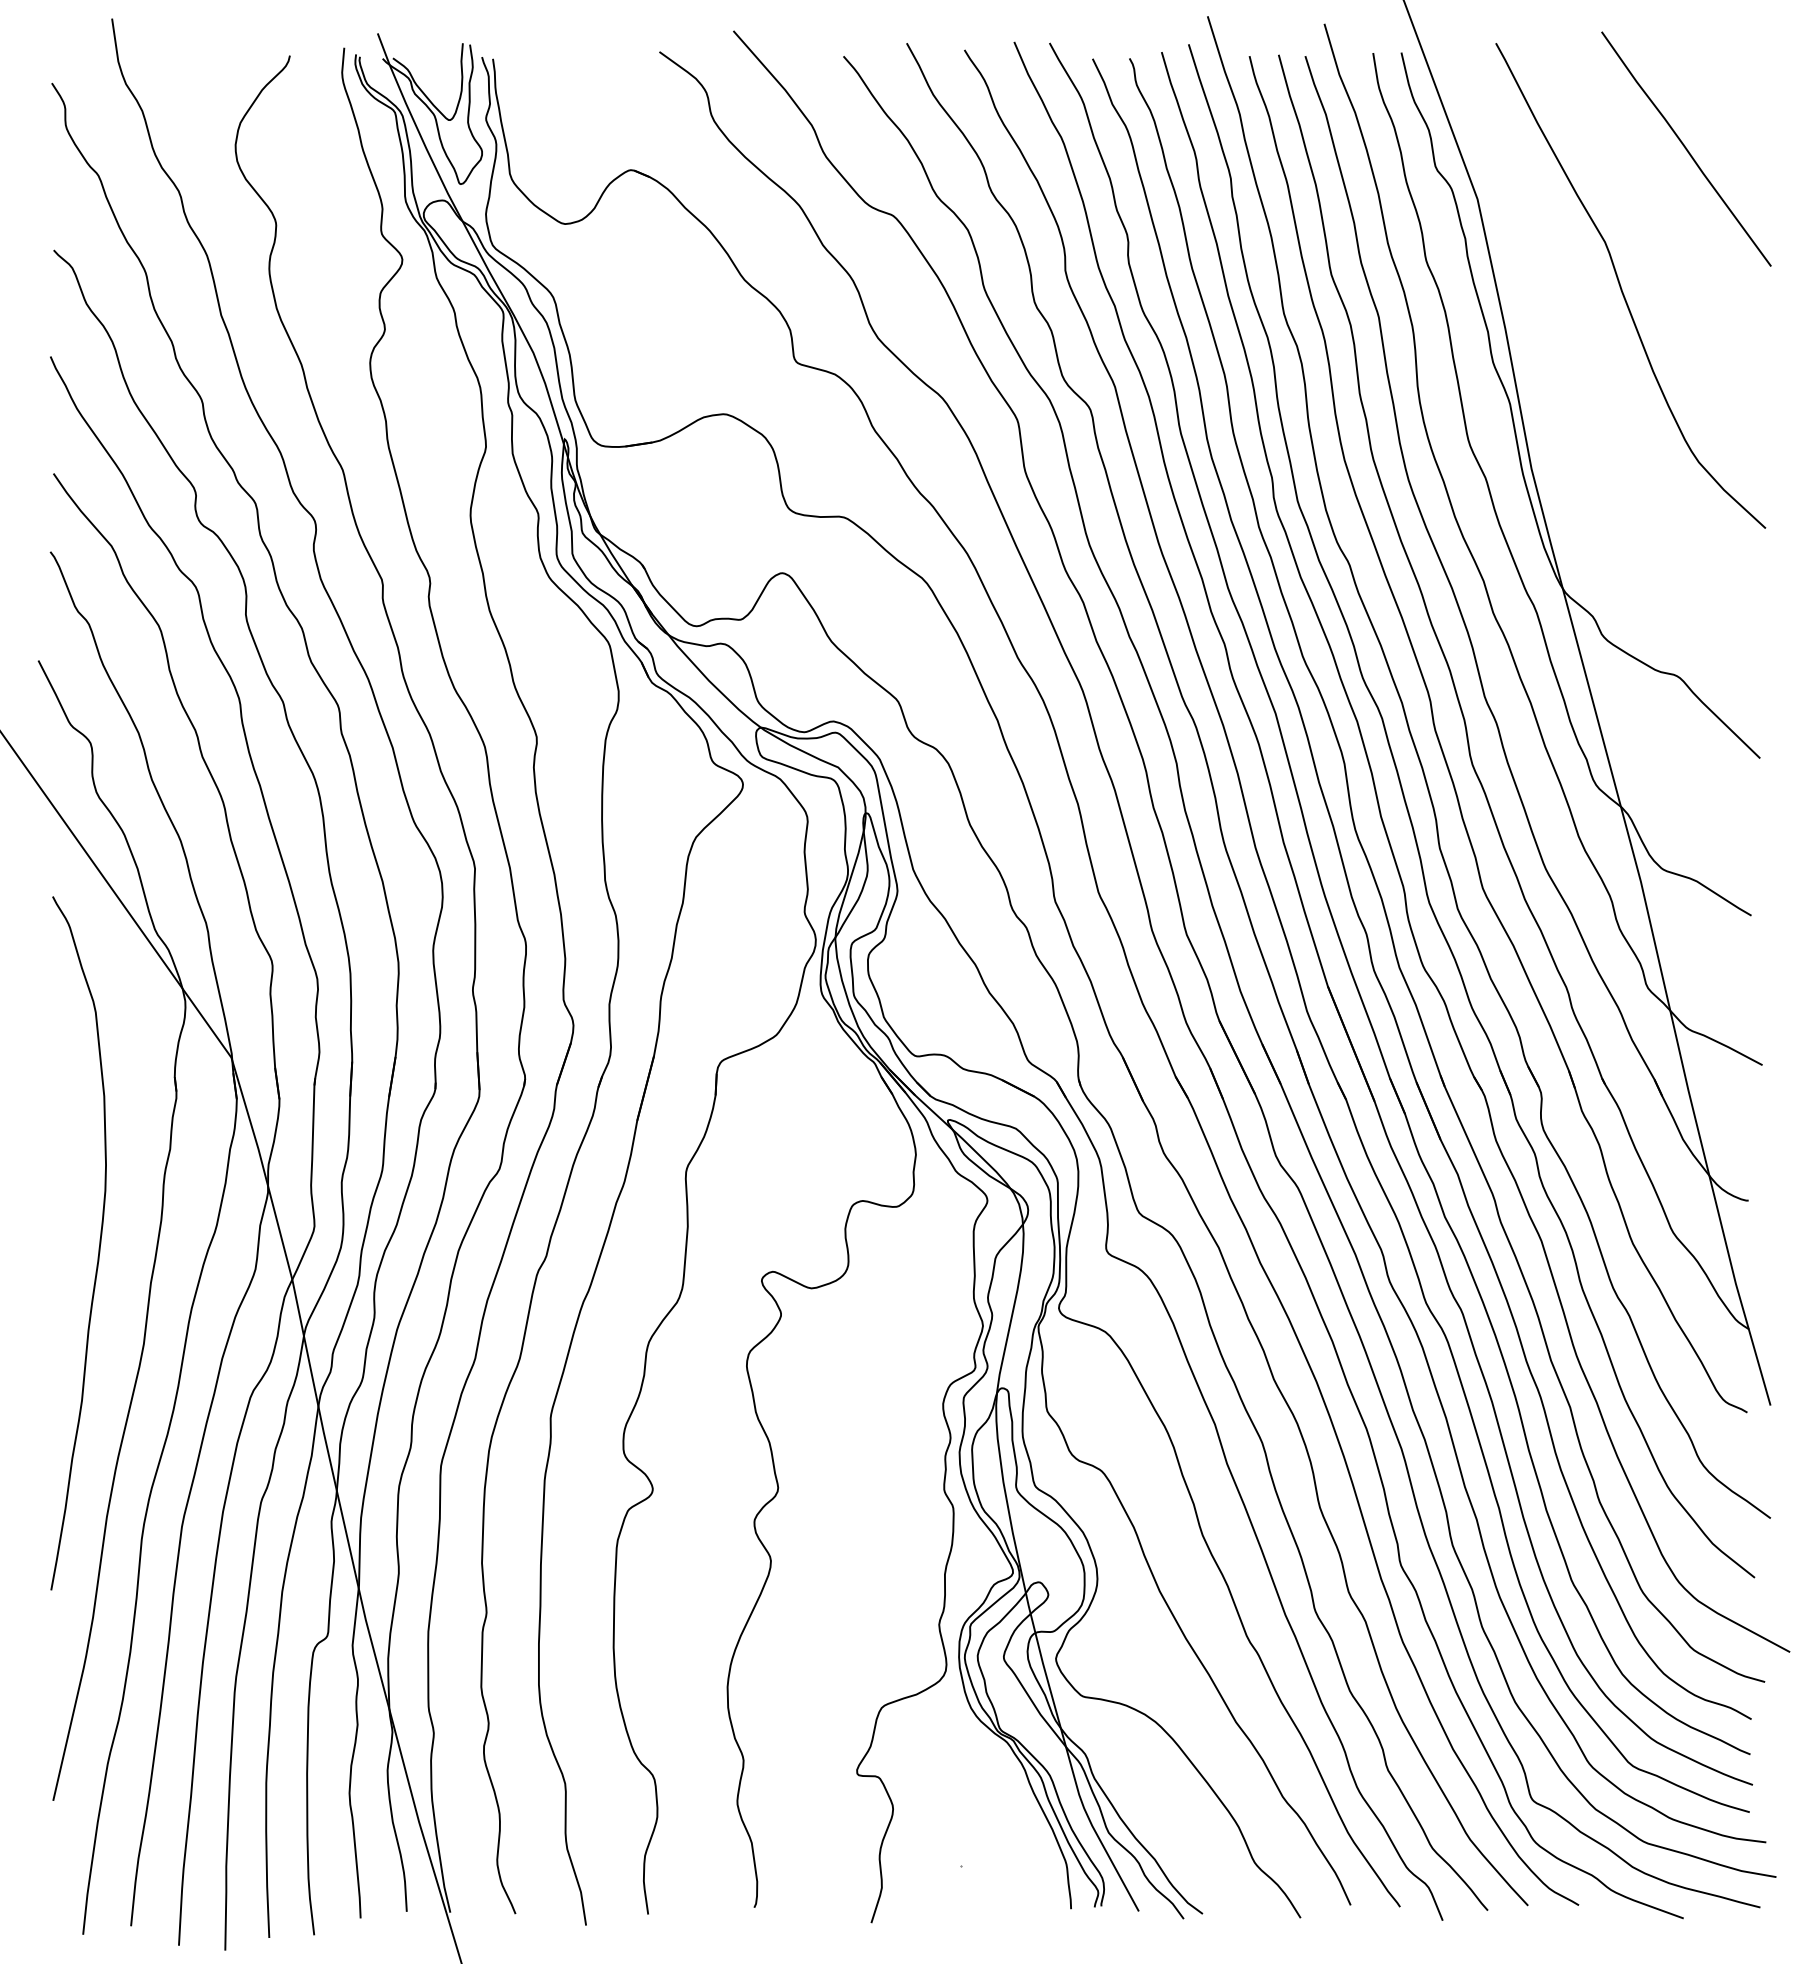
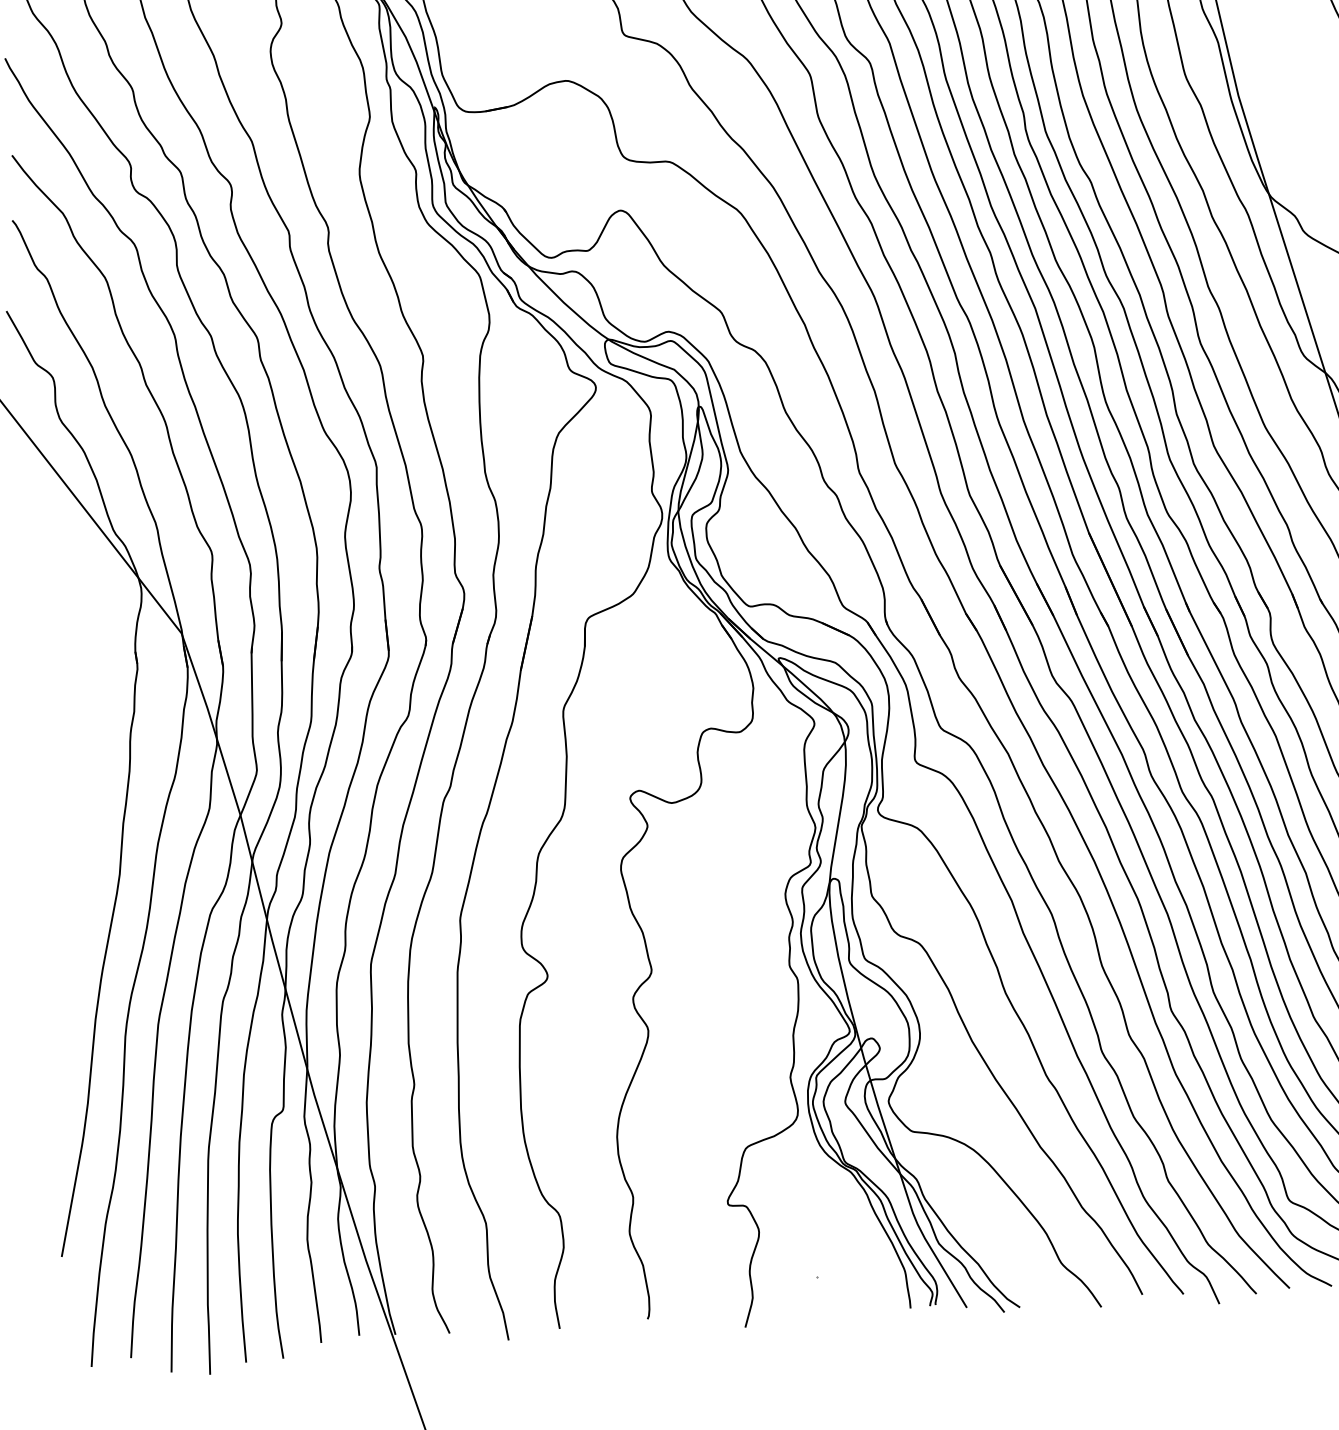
curve: (98, 1247) -> (78, 796), removed

